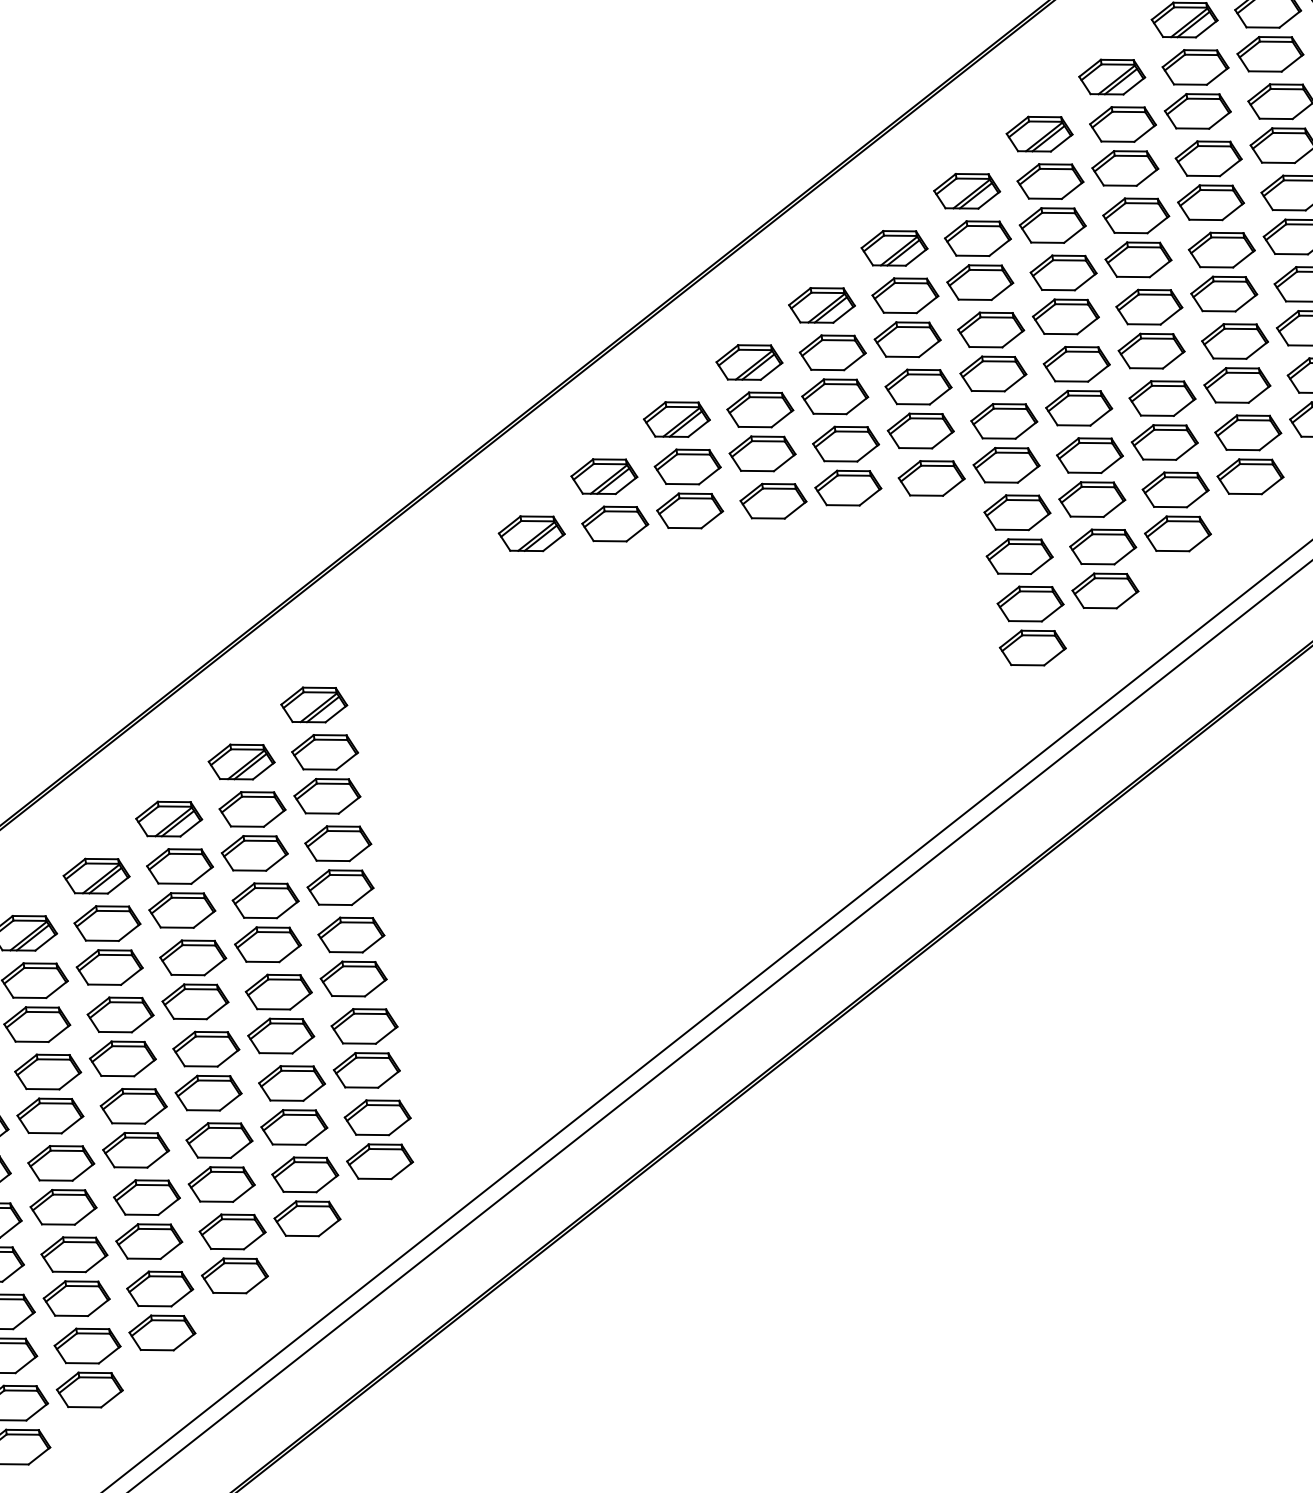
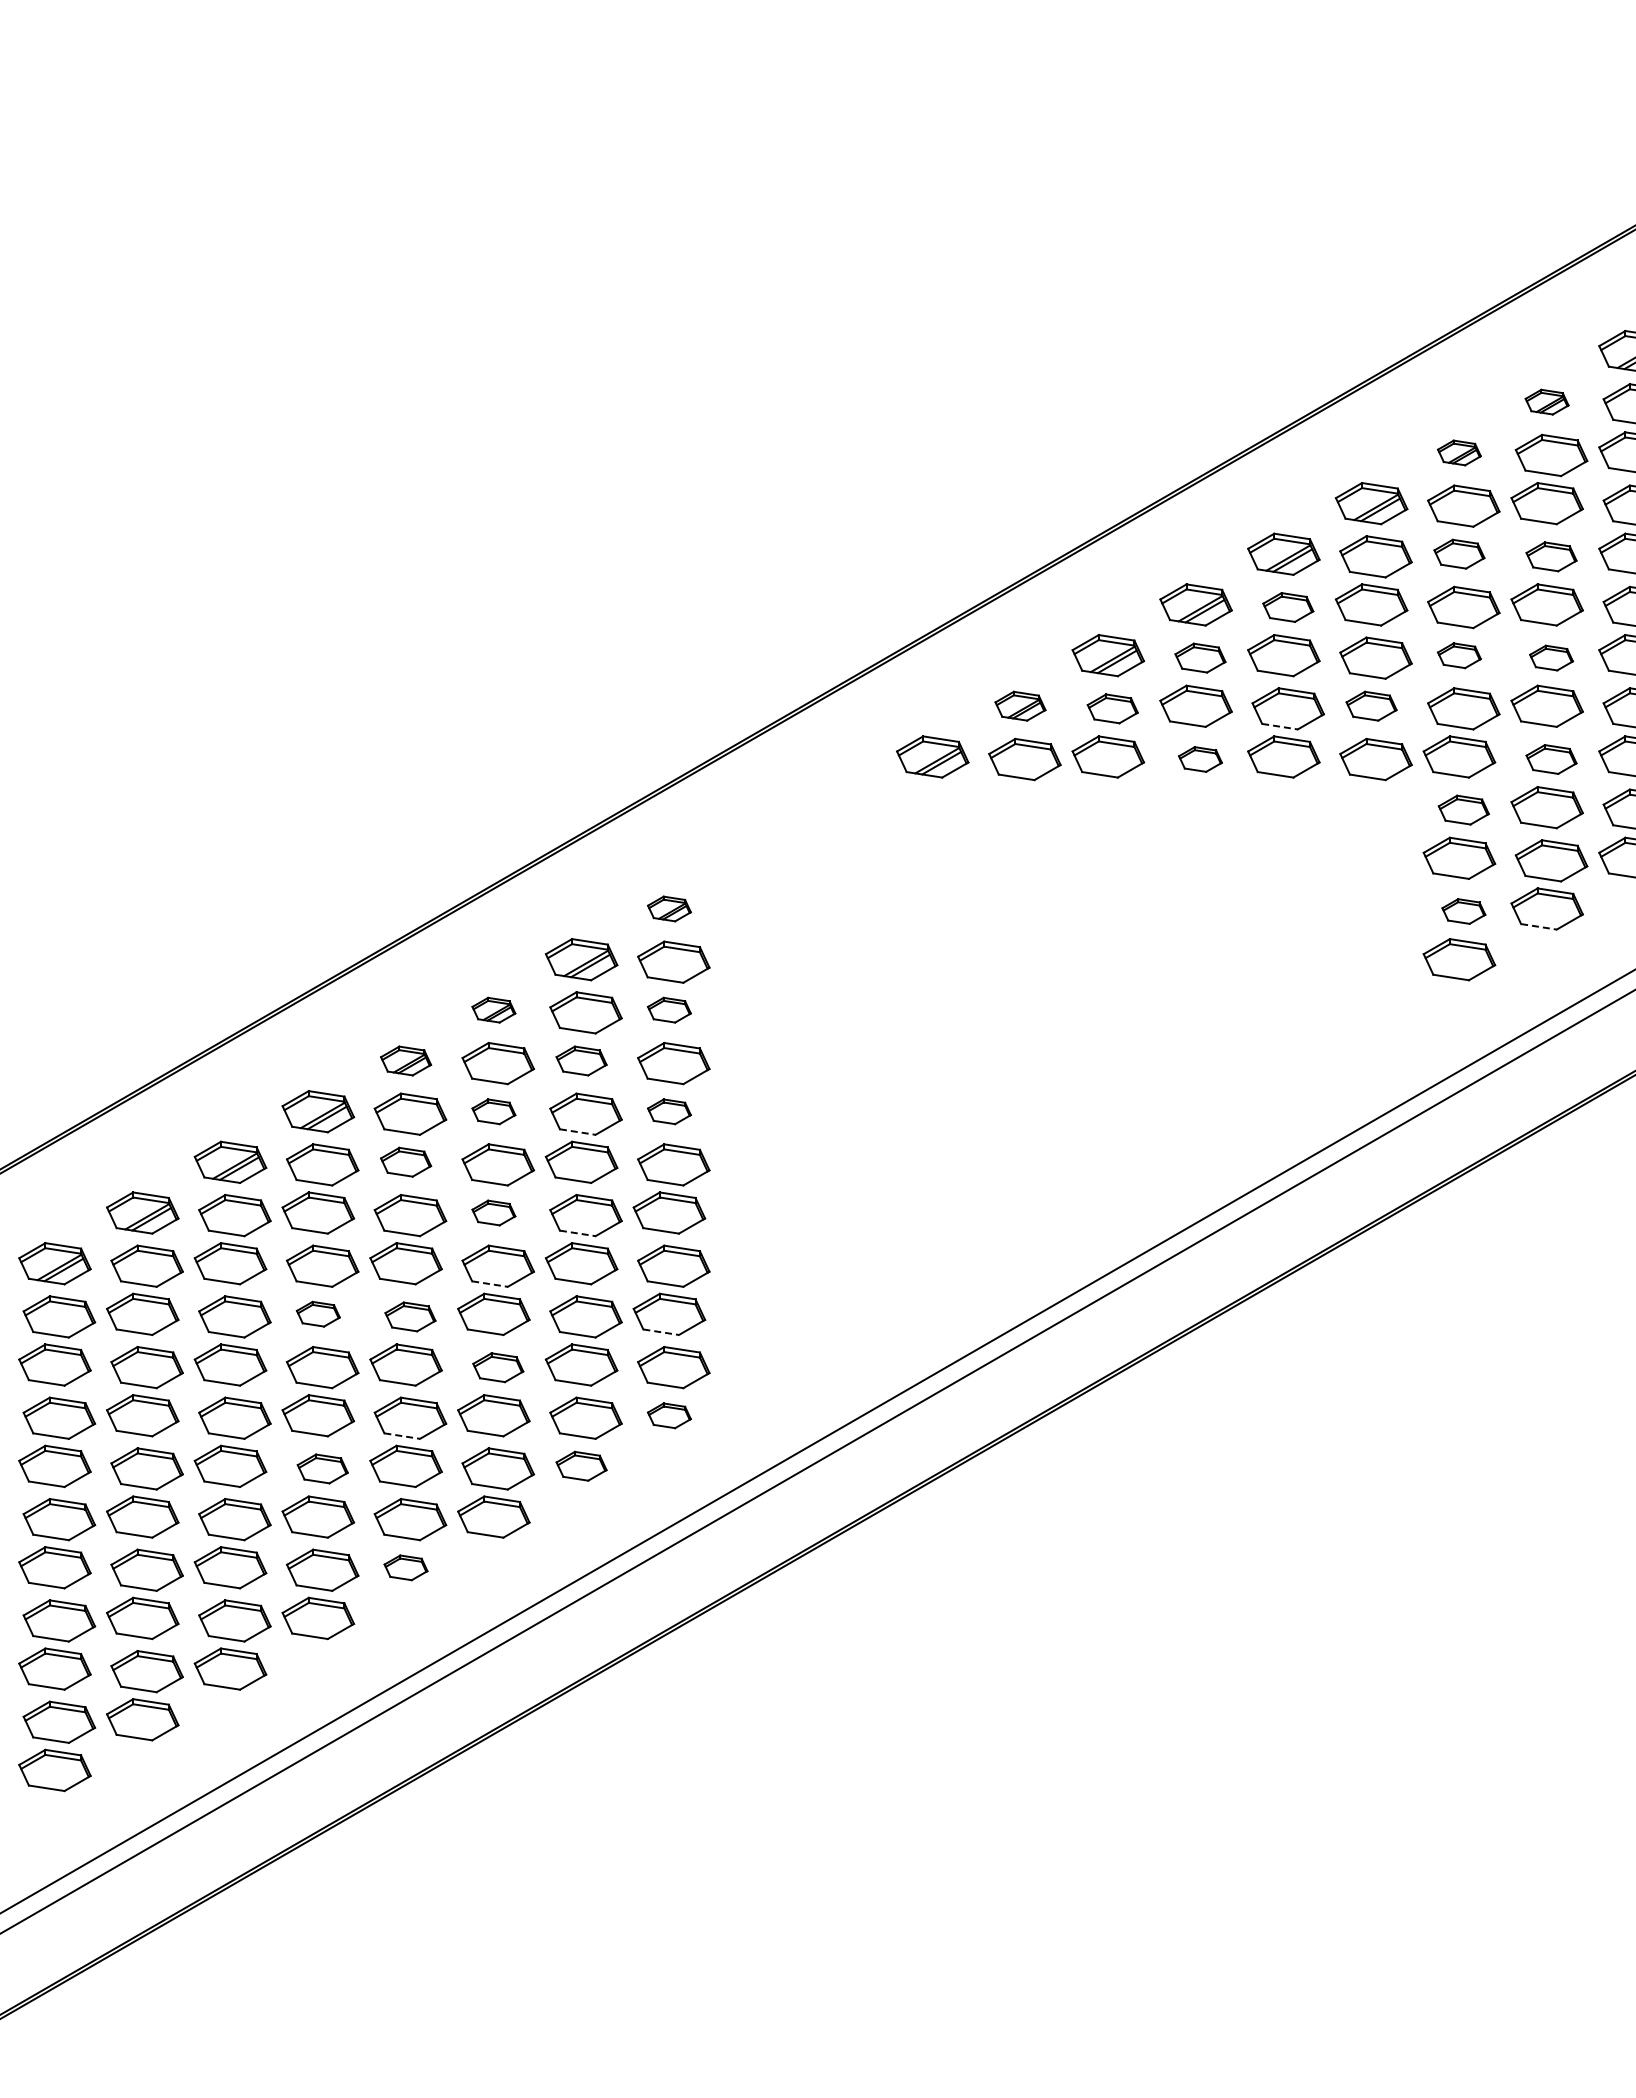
part: (1038, 133) -> (1546, 401), size x0.6
part: (967, 190) -> (1459, 452), size x0.6
part: (1063, 272) -> (1551, 556), size x0.7
part: (980, 281) -> (1459, 553), size x0.7
part: (833, 352) -> (1288, 607), size x0.7
part: (1076, 363) -> (1551, 657), size x0.6
part: (993, 373) -> (1459, 655), size x0.6
part: (760, 409) -> (1200, 657), size x0.7
part: (920, 430) -> (1371, 705), size x0.7
part: (1089, 455) -> (1551, 759), size x0.7
line: (841, 461) -> (1280, 726), solid -> dashed
part: (687, 466) -> (1112, 708), size x0.7
part: (604, 475) -> (1020, 705), size x0.7
part: (773, 501) -> (1200, 759), size x0.6
part: (1017, 512) -> (1463, 809), size x0.7
part: (1030, 604) -> (1463, 911), size x0.6
line: (1100, 607) -> (1539, 926), solid -> dashed
part: (314, 704) -> (669, 908), size x0.6
part: (327, 795) -> (669, 1009), size x0.6
part: (168, 818) -> (493, 1009), size x0.6
part: (254, 852) -> (581, 1060), size x0.7
part: (96, 875) -> (405, 1060), size x0.7
part: (340, 887) -> (669, 1111), size x0.6
part: (181, 910) -> (493, 1111), size x0.6
line: (261, 918) -> (578, 1132), solid -> dashed
part: (109, 966) -> (405, 1161), size x0.7
part: (195, 1001) -> (493, 1212), size x0.6
line: (274, 1009) -> (578, 1233), solid -> dashed
line: (201, 1066) -> (490, 1284), solid -> dashed
line: (362, 1087) -> (661, 1332), solid -> dashed
part: (133, 1105) -> (410, 1316), size x0.7
part: (50, 1115) -> (318, 1313), size x0.6
part: (219, 1140) -> (498, 1367), size x0.7
part: (380, 1161) -> (669, 1415), size x0.6
line: (142, 1215) -> (402, 1436), solid -> dashed
part: (307, 1218) -> (581, 1465), size x0.7
part: (74, 1254) -> (322, 1468), size x0.7
part: (161, 1332) -> (405, 1567), size x0.6

